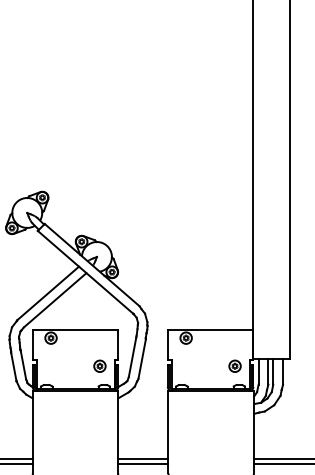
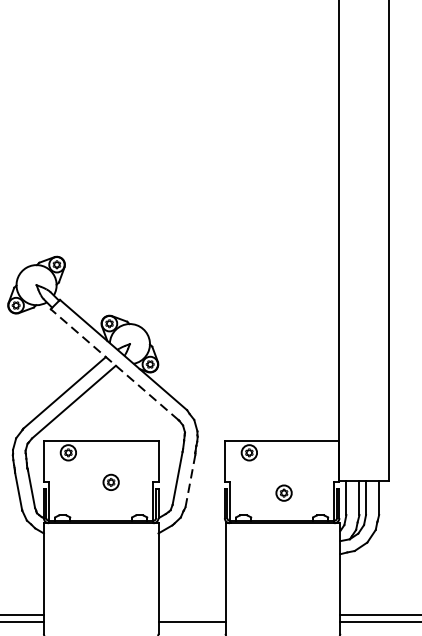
line: (85, 272) -> (114, 364), solid -> dashed
line: (142, 358) -> (190, 480), solid -> dashed
part: (99, 365) -> (110, 481), moved
part: (234, 365) -> (283, 492), moved
line: (143, 458) -> (192, 613), removed

